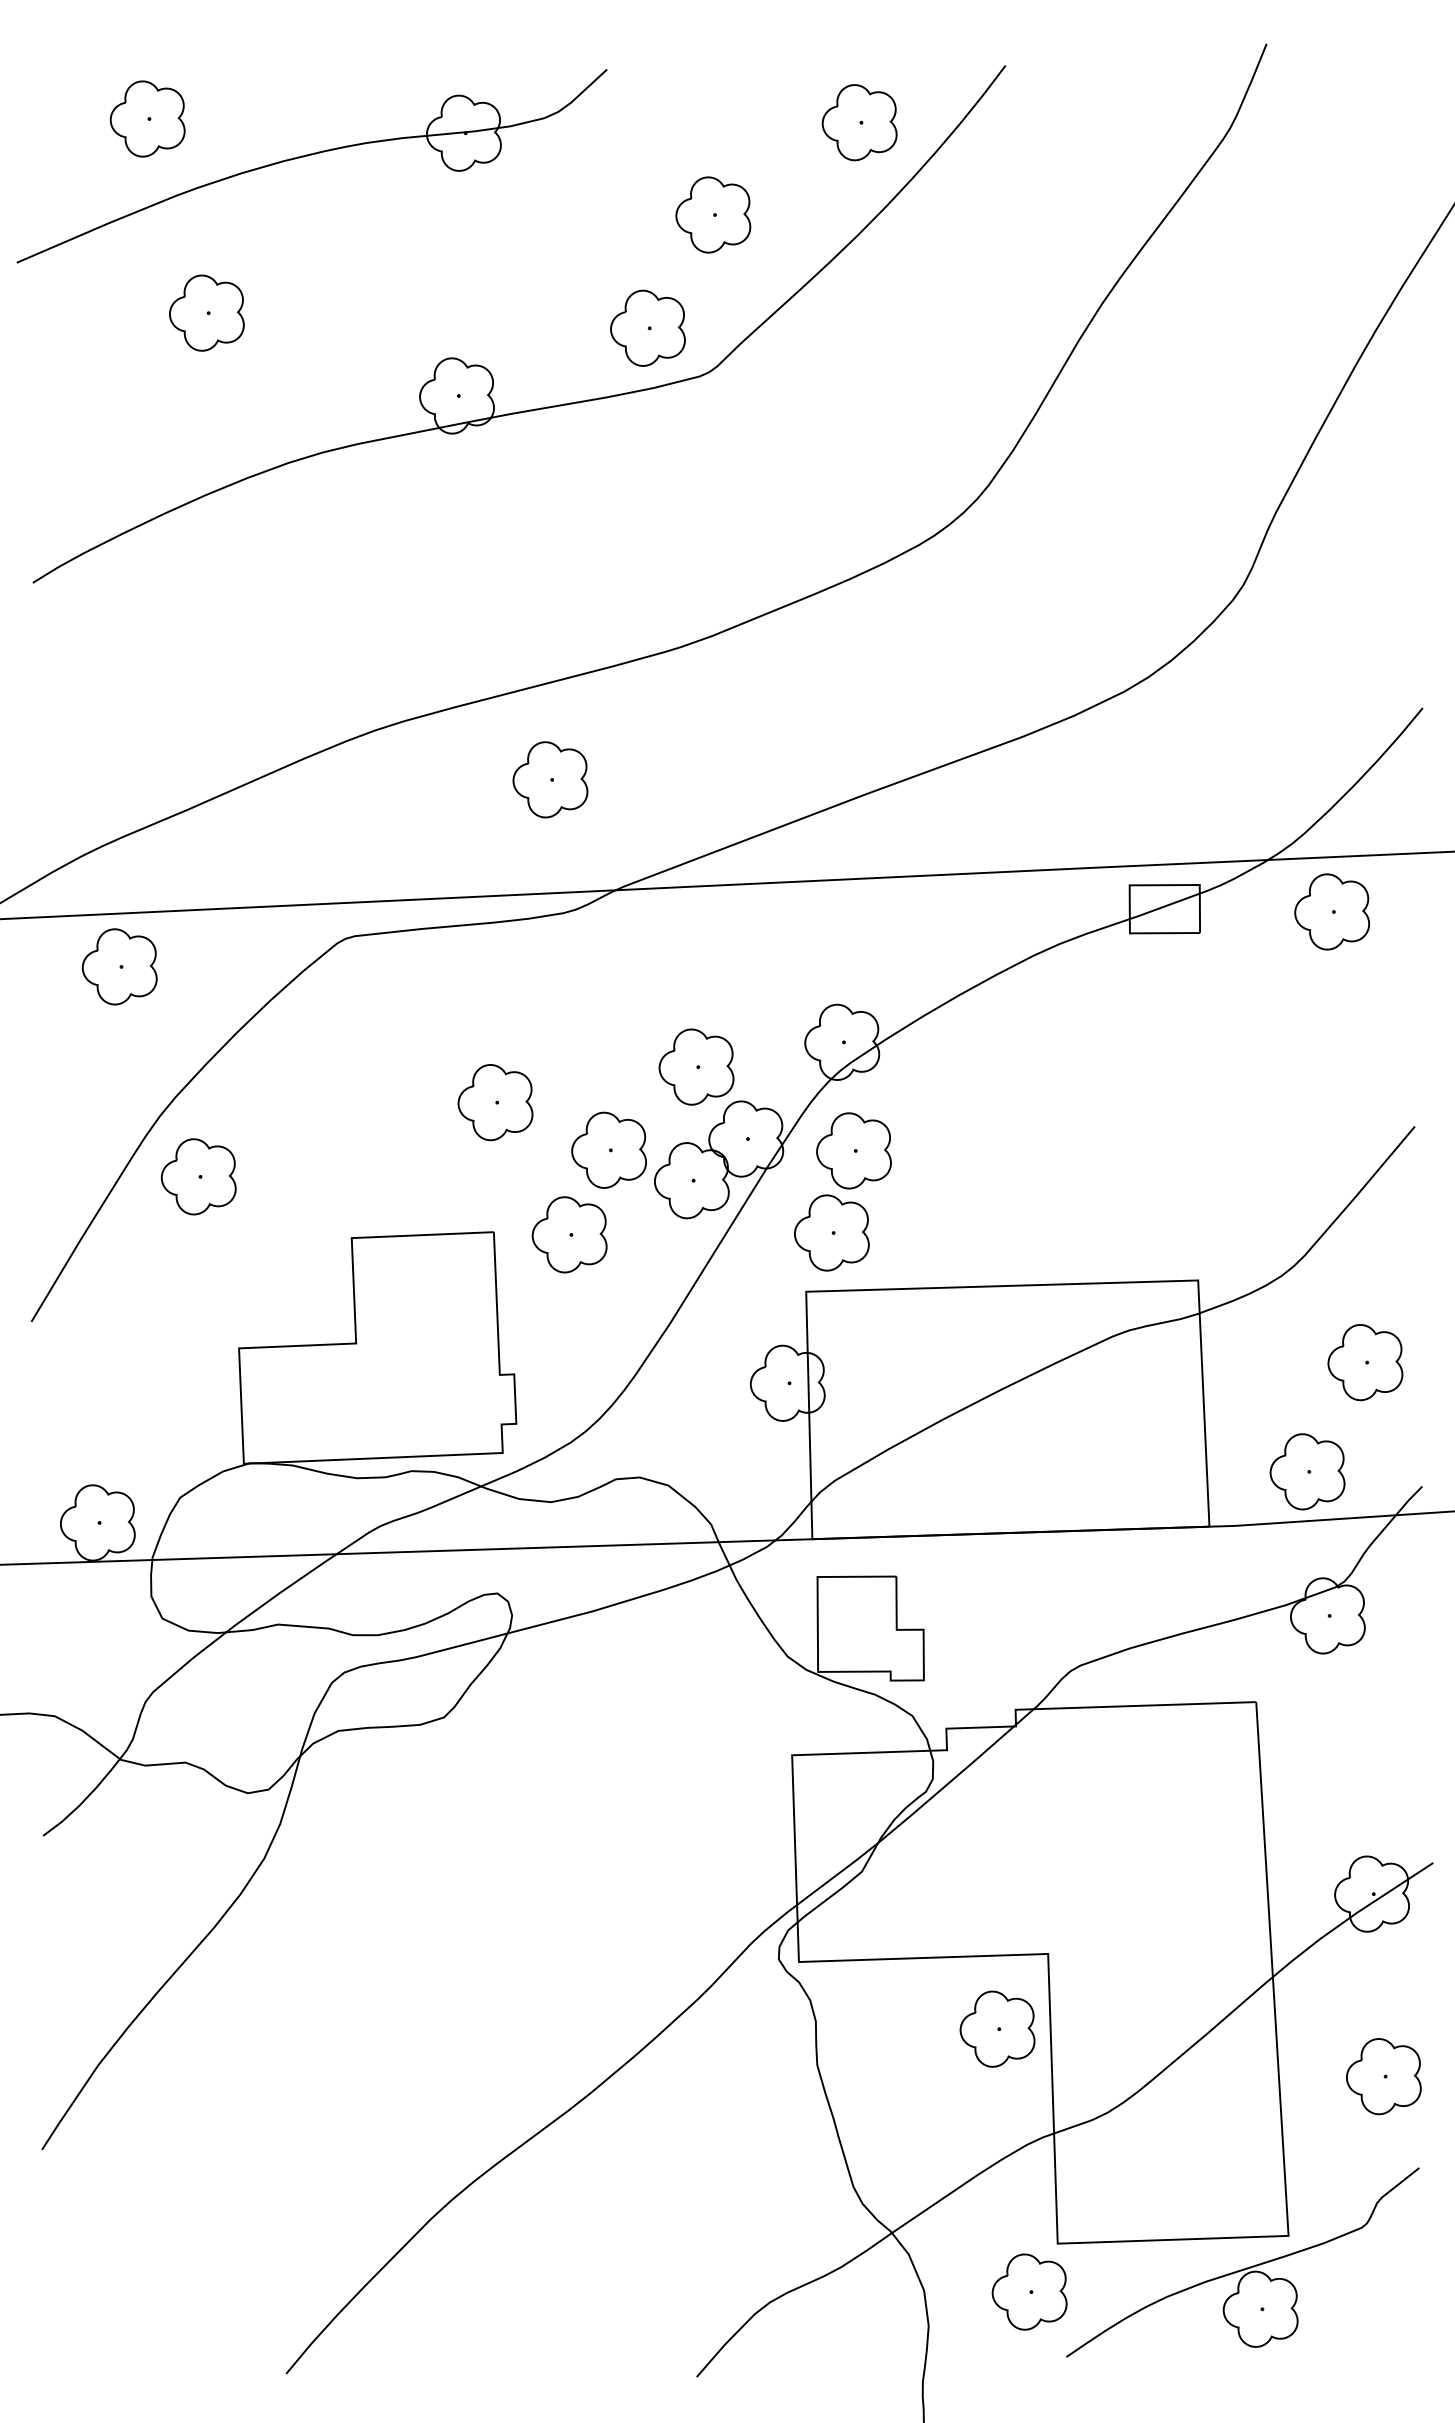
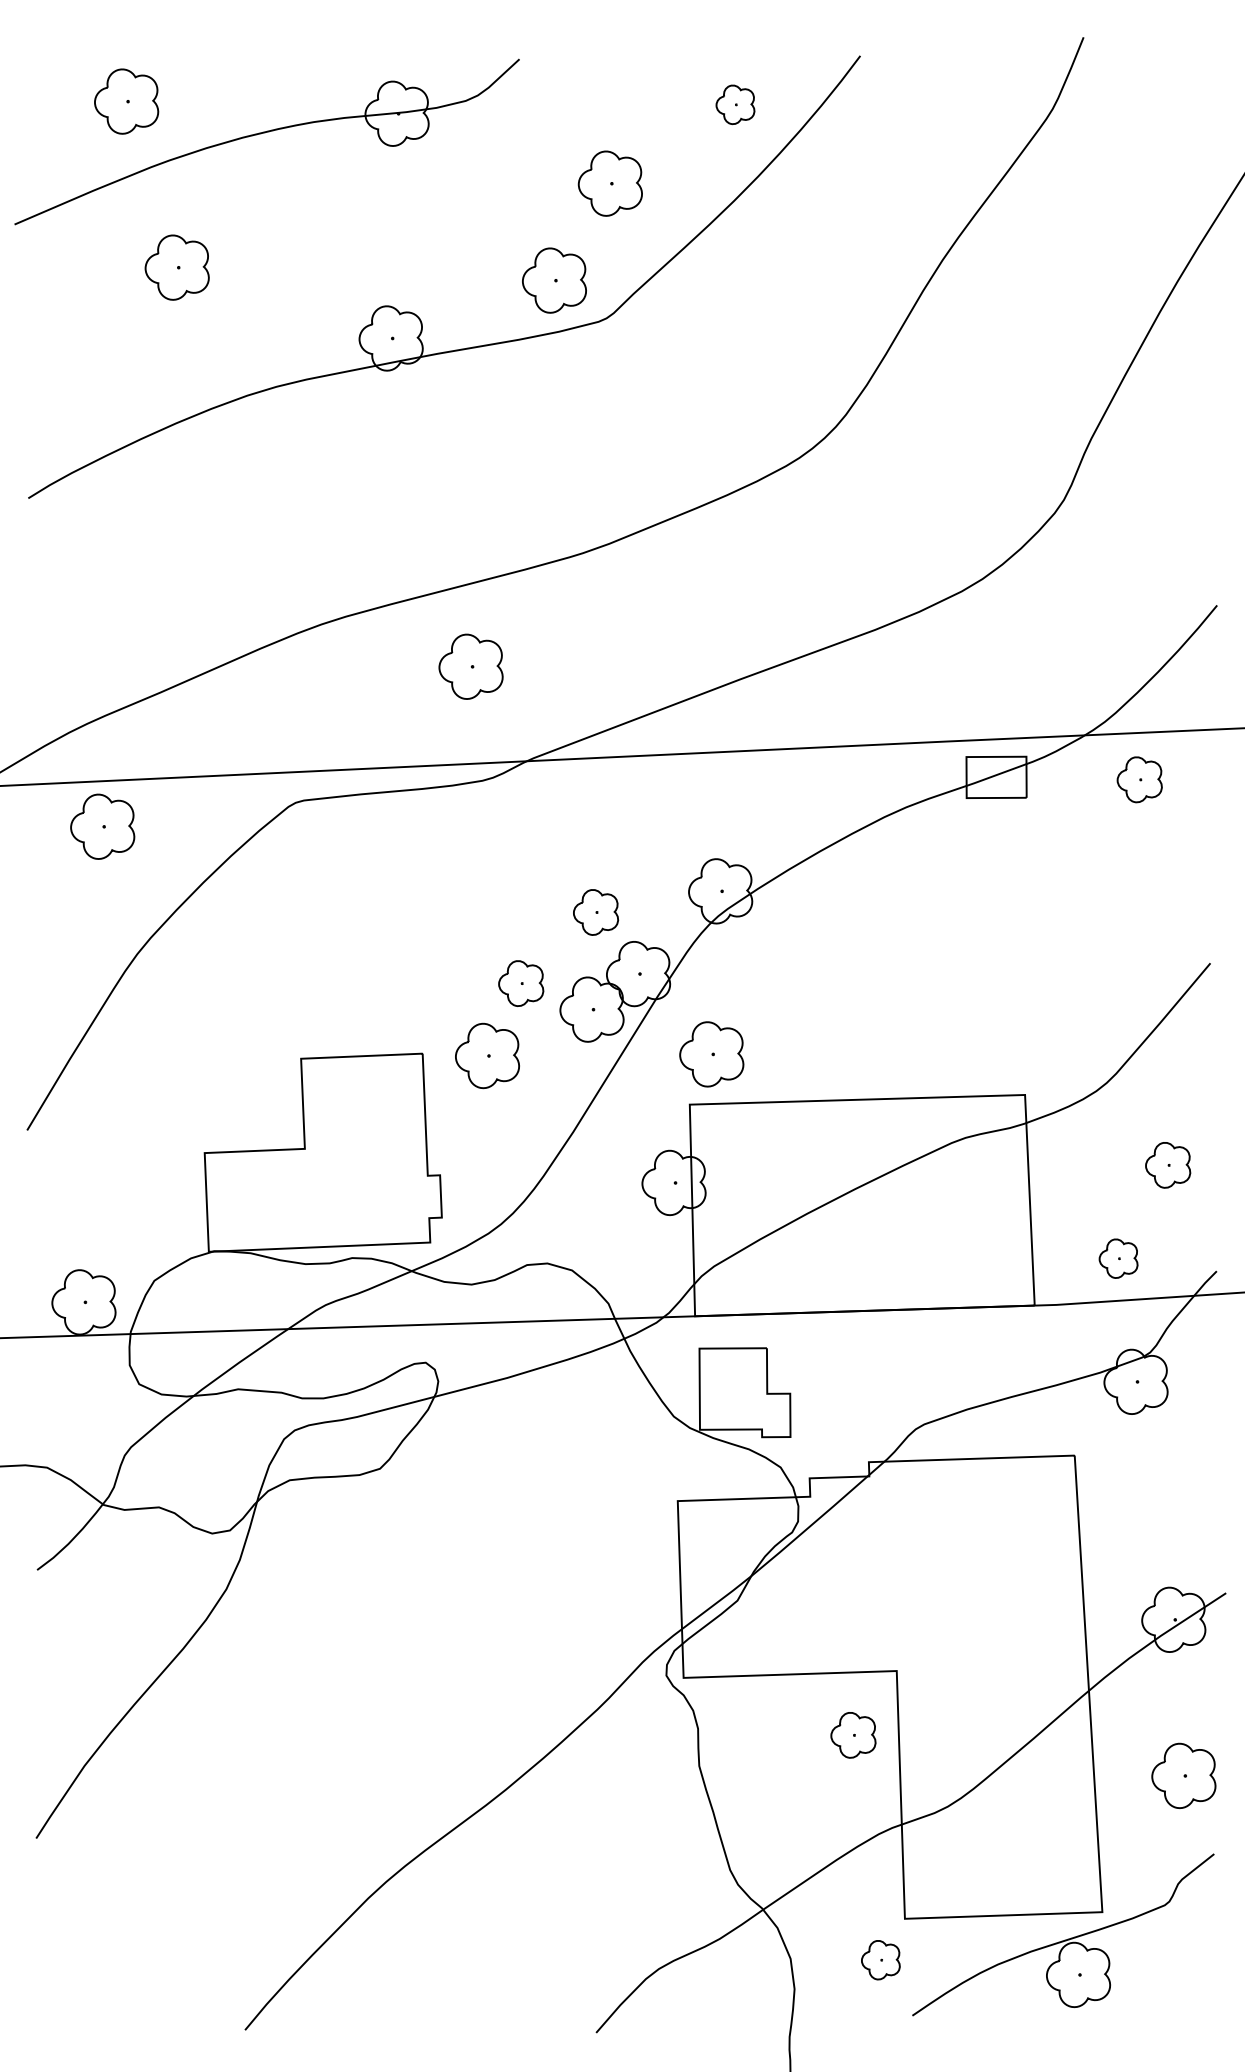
part: (859, 122) -> (735, 104), size x0.6
part: (1332, 911) -> (1139, 779), size x0.7
part: (696, 1066) -> (595, 911), size x0.7
part: (495, 1102) -> (424, 942), removed
part: (608, 1149) -> (520, 982), size x0.7
part: (853, 1150) -> (730, 983), removed
part: (198, 1176) -> (170, 1006), removed
part: (1365, 1362) -> (1168, 1165), size x0.7
part: (1307, 1471) -> (1118, 1258), size x0.6
part: (997, 2028) -> (853, 1734), size x0.7
part: (1029, 2291) -> (880, 1959), size x0.6

